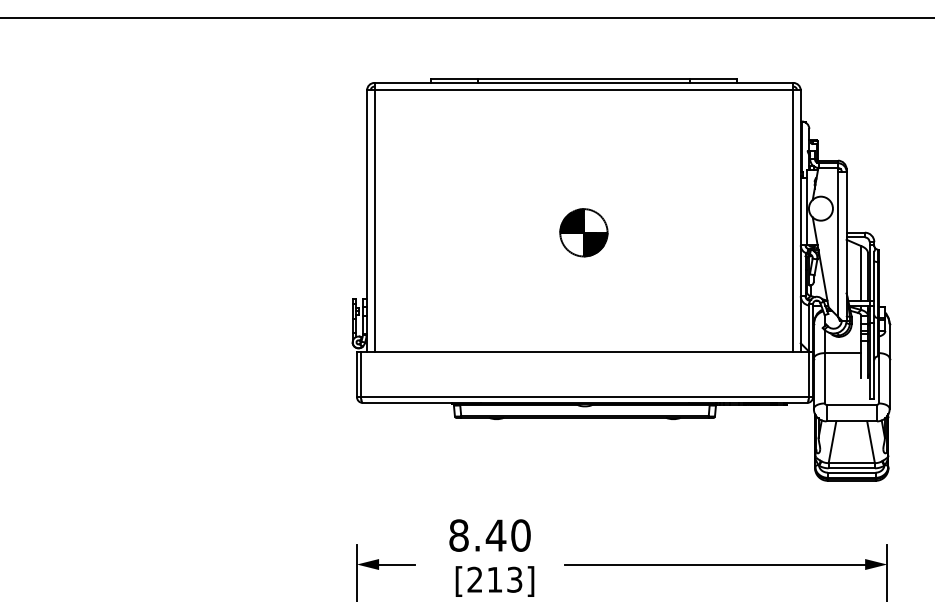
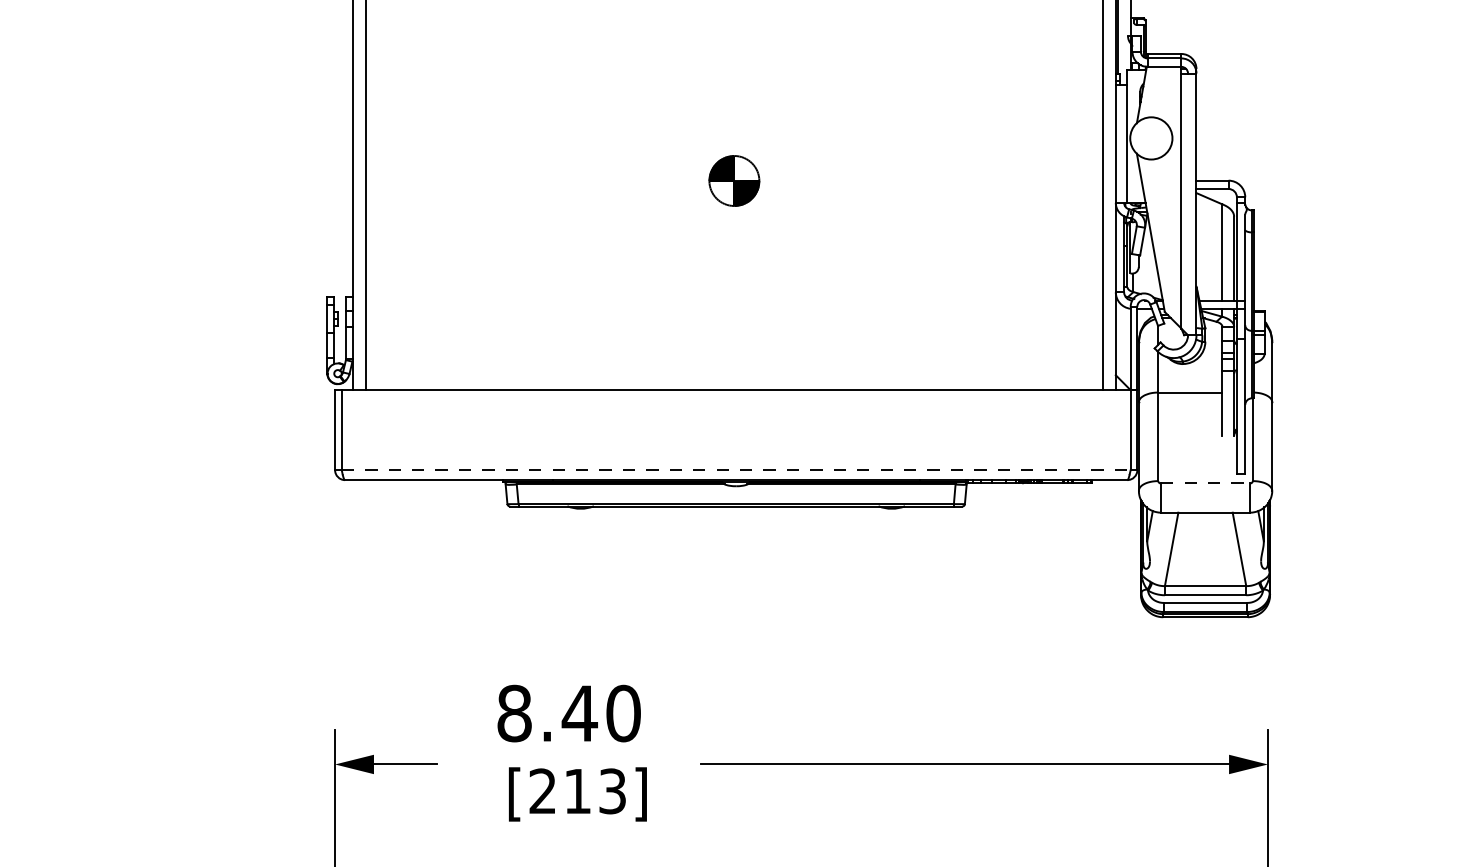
part: (583, 232) -> (733, 180), size x0.6
line: (585, 397) -> (737, 470), solid -> dashed
line: (852, 404) -> (1206, 482), solid -> dashed

